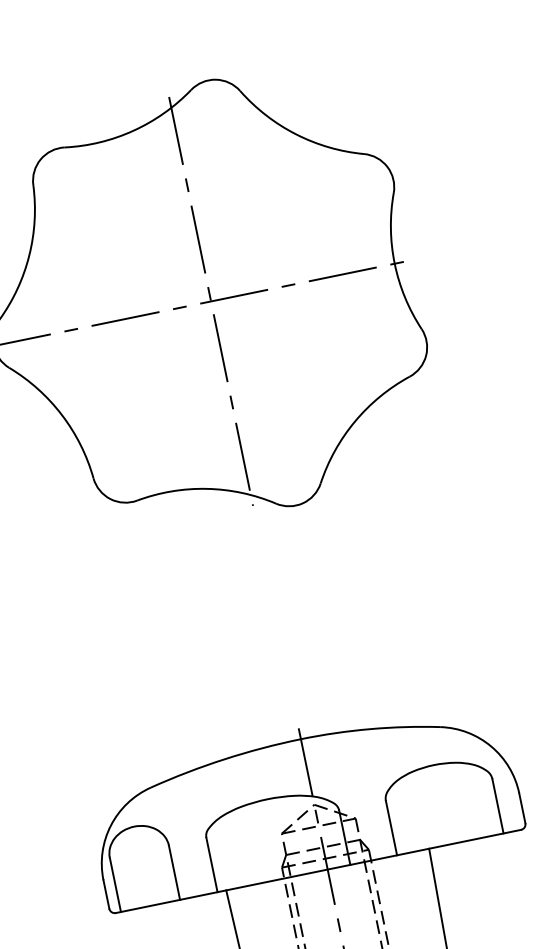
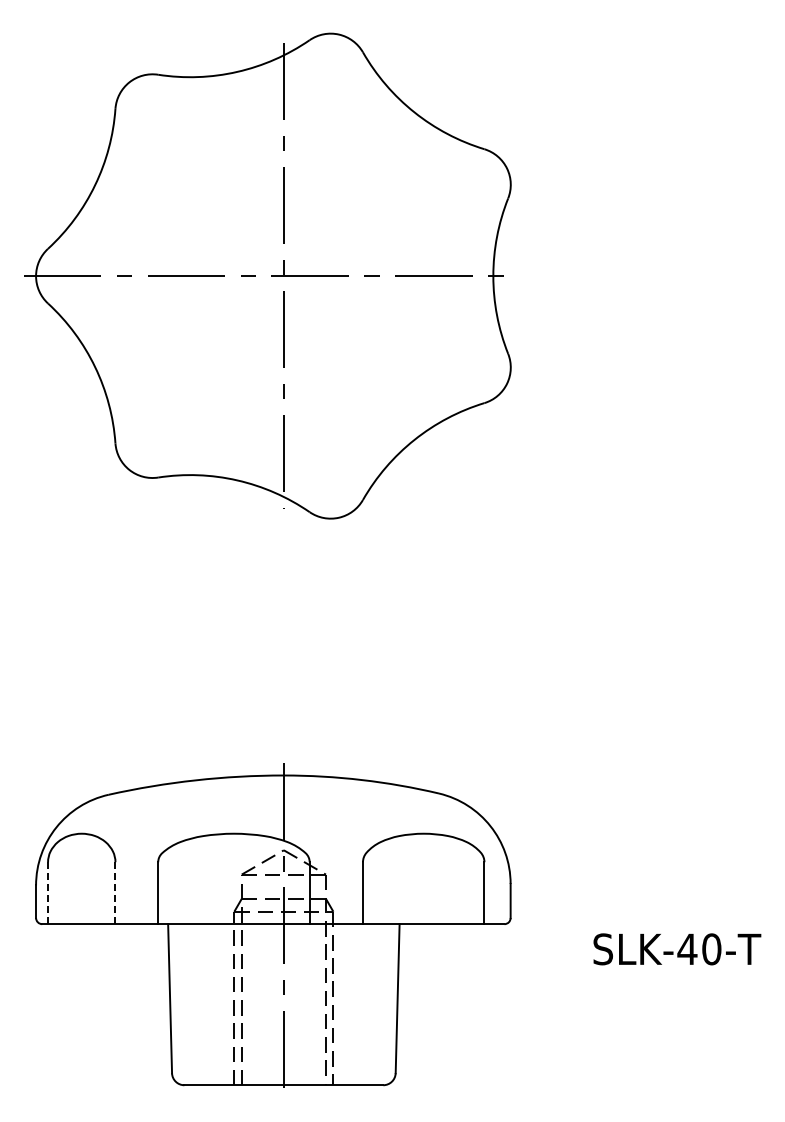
line: (174, 872) -> (115, 893), solid -> dashed
line: (115, 885) -> (48, 893), solid -> dashed

